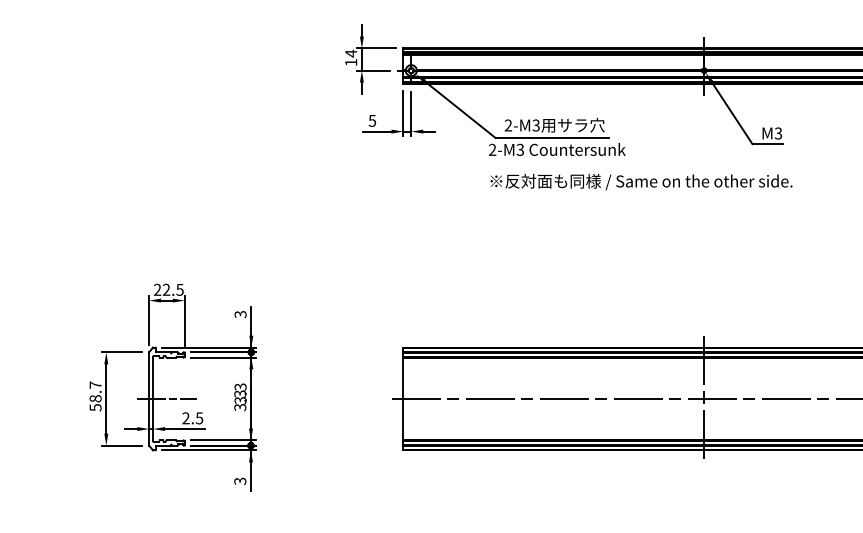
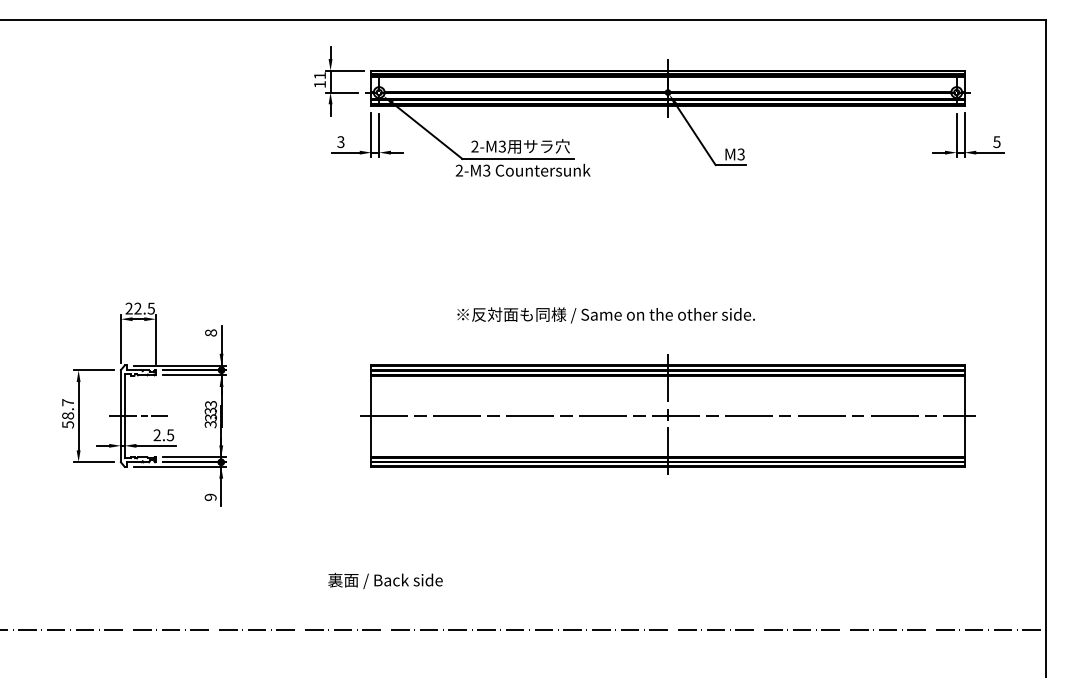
text: (350, 53) -> (319, 75), 14 -> 11
text: (371, 120) -> (340, 141), 5 -> 3
text: (640, 182) -> (605, 315), moved
text: (240, 314) -> (210, 332), 3 -> 8
text: (240, 481) -> (210, 497), 3 -> 9

